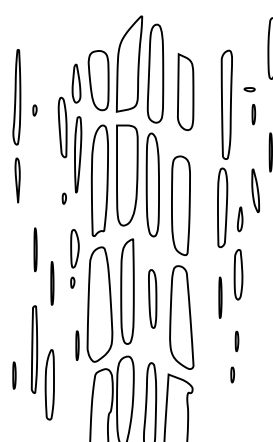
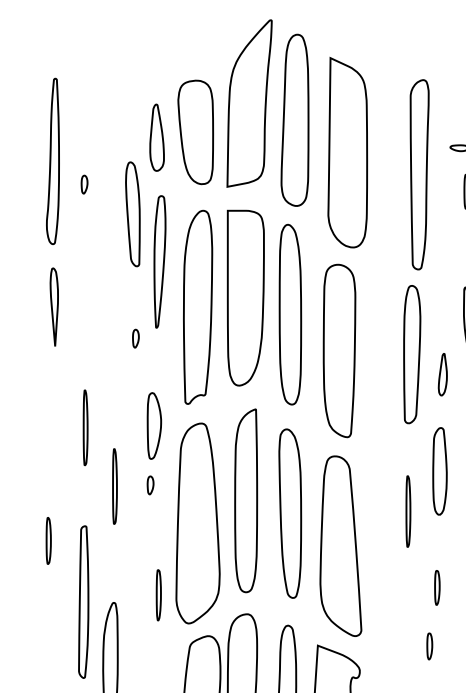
part: (185, 91) -> (347, 151), size x1.43
part: (152, 298) -> (289, 512), size x1.67
line: (14, 375) -> (48, 540), moved

